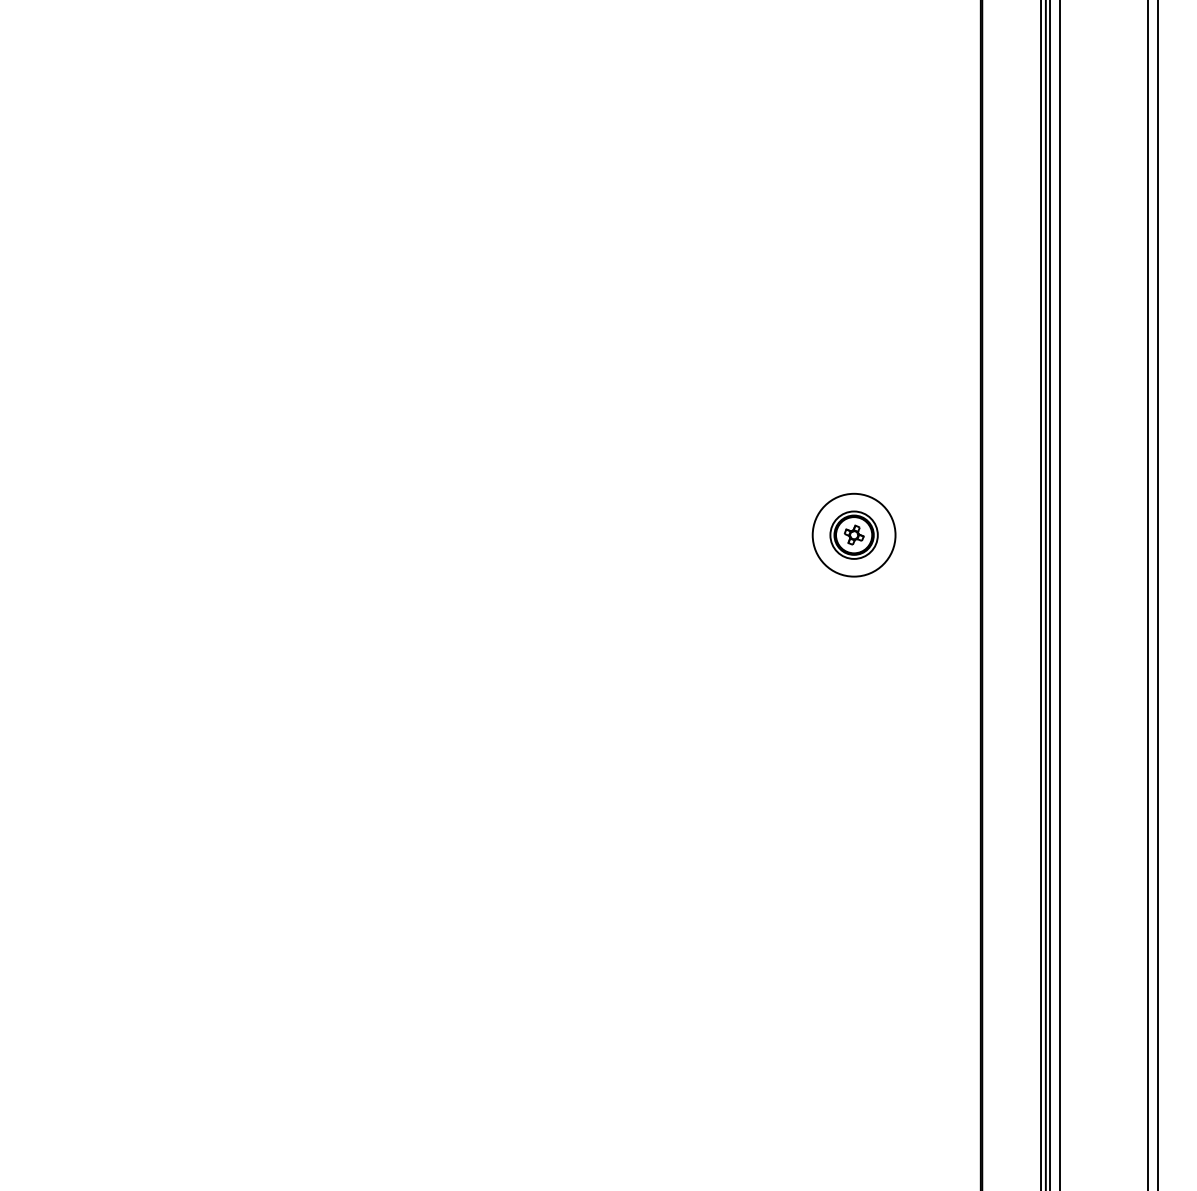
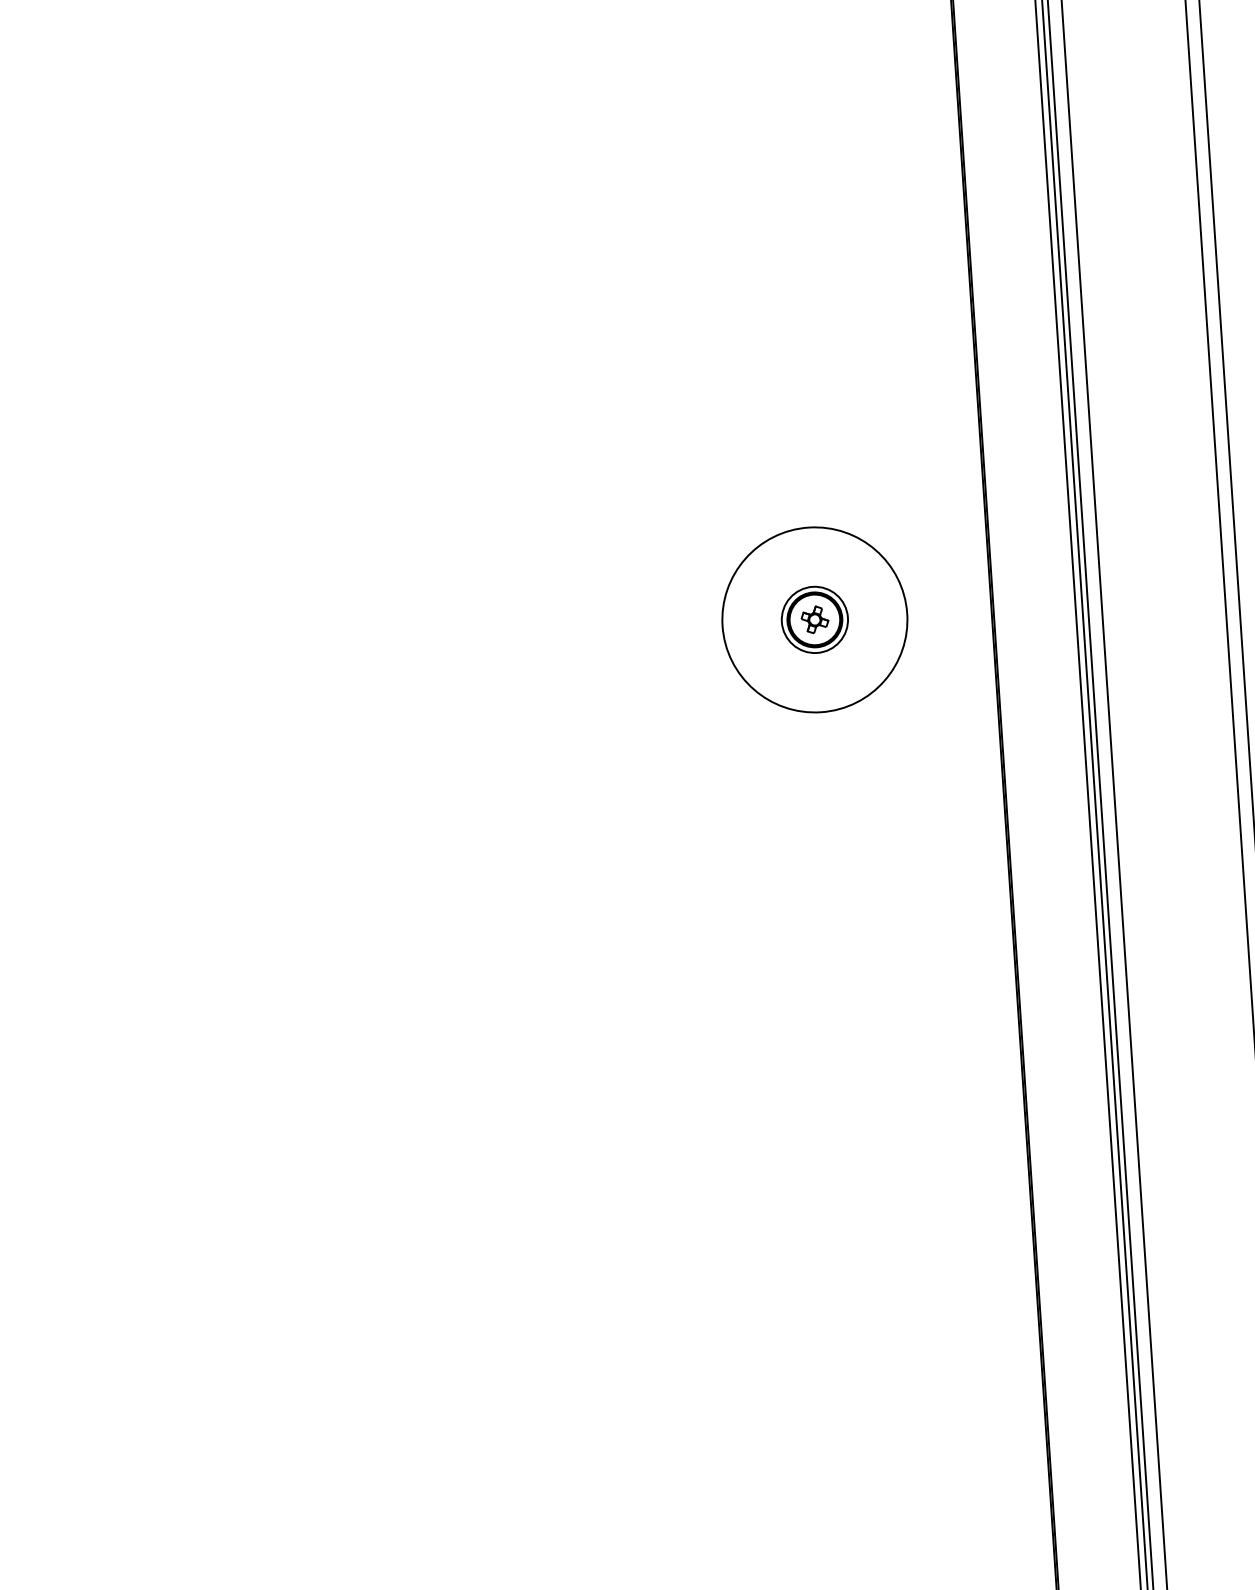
circle: (853, 534) -> (813, 618), size x1.6

